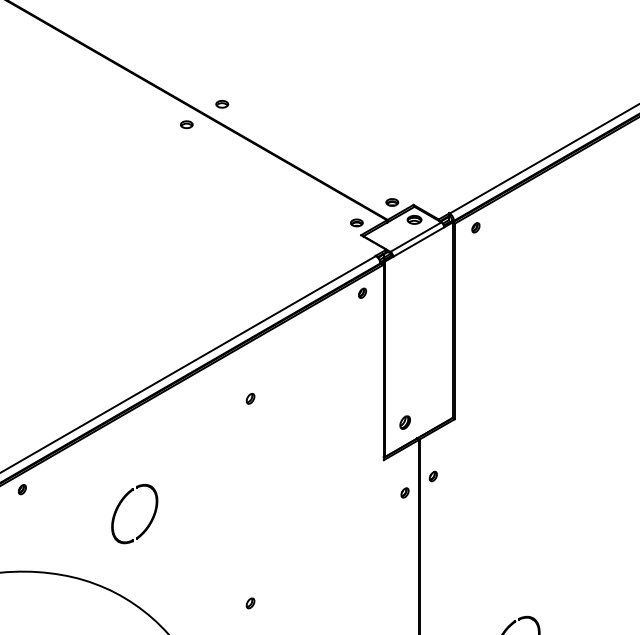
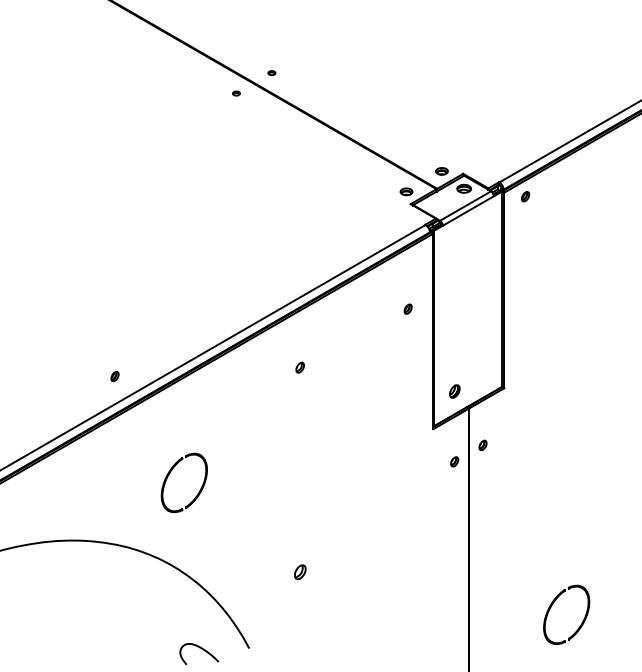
part: (221, 103) -> (271, 72), size x0.6
part: (186, 124) -> (236, 93), size x0.6
part: (361, 292) -> (407, 308), moved
part: (21, 489) -> (114, 376), moved
part: (249, 603) -> (299, 572), size x1.4

